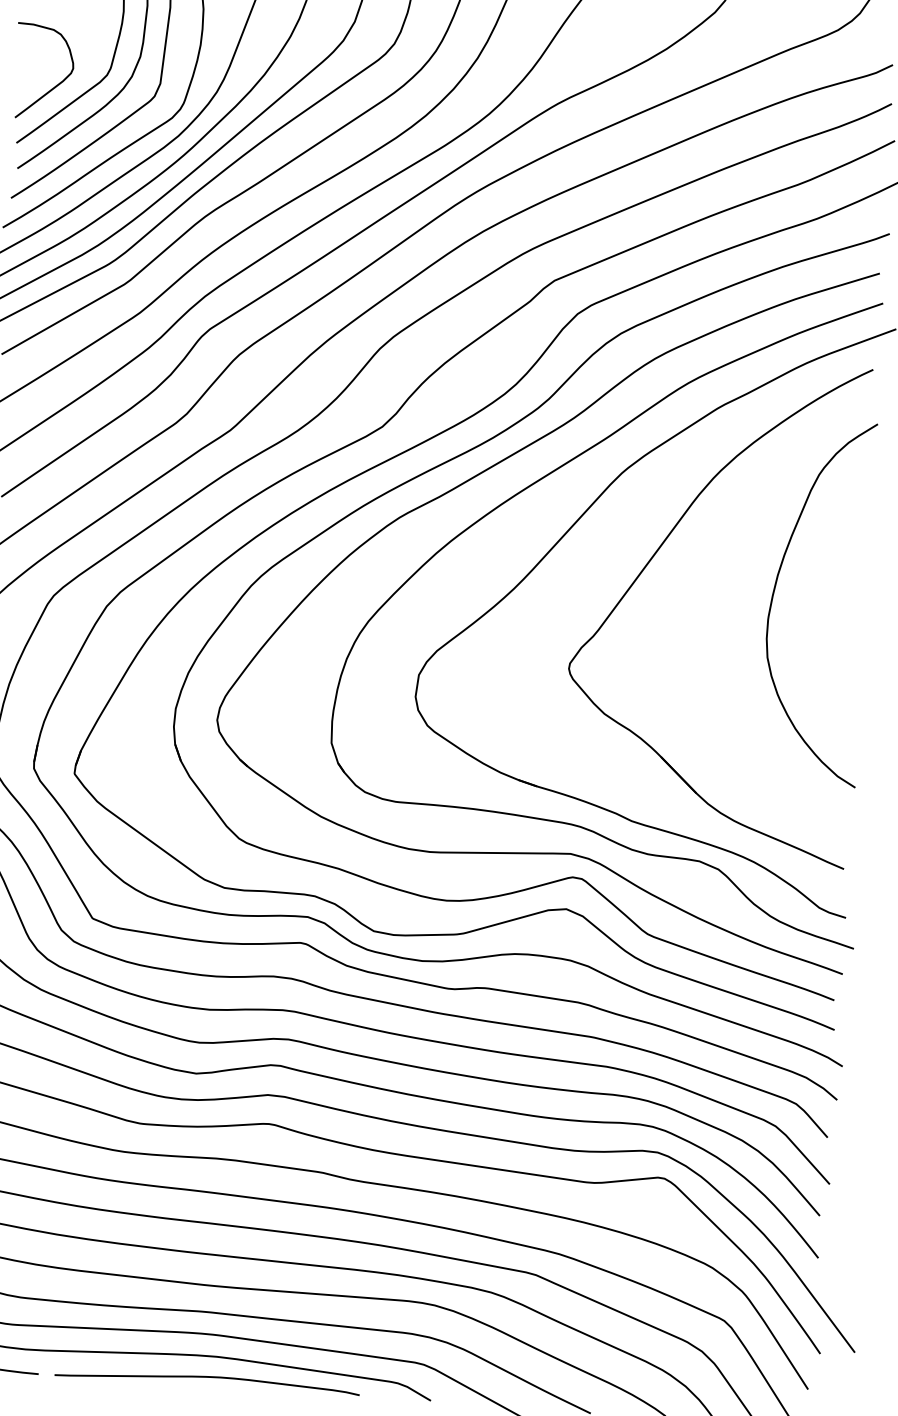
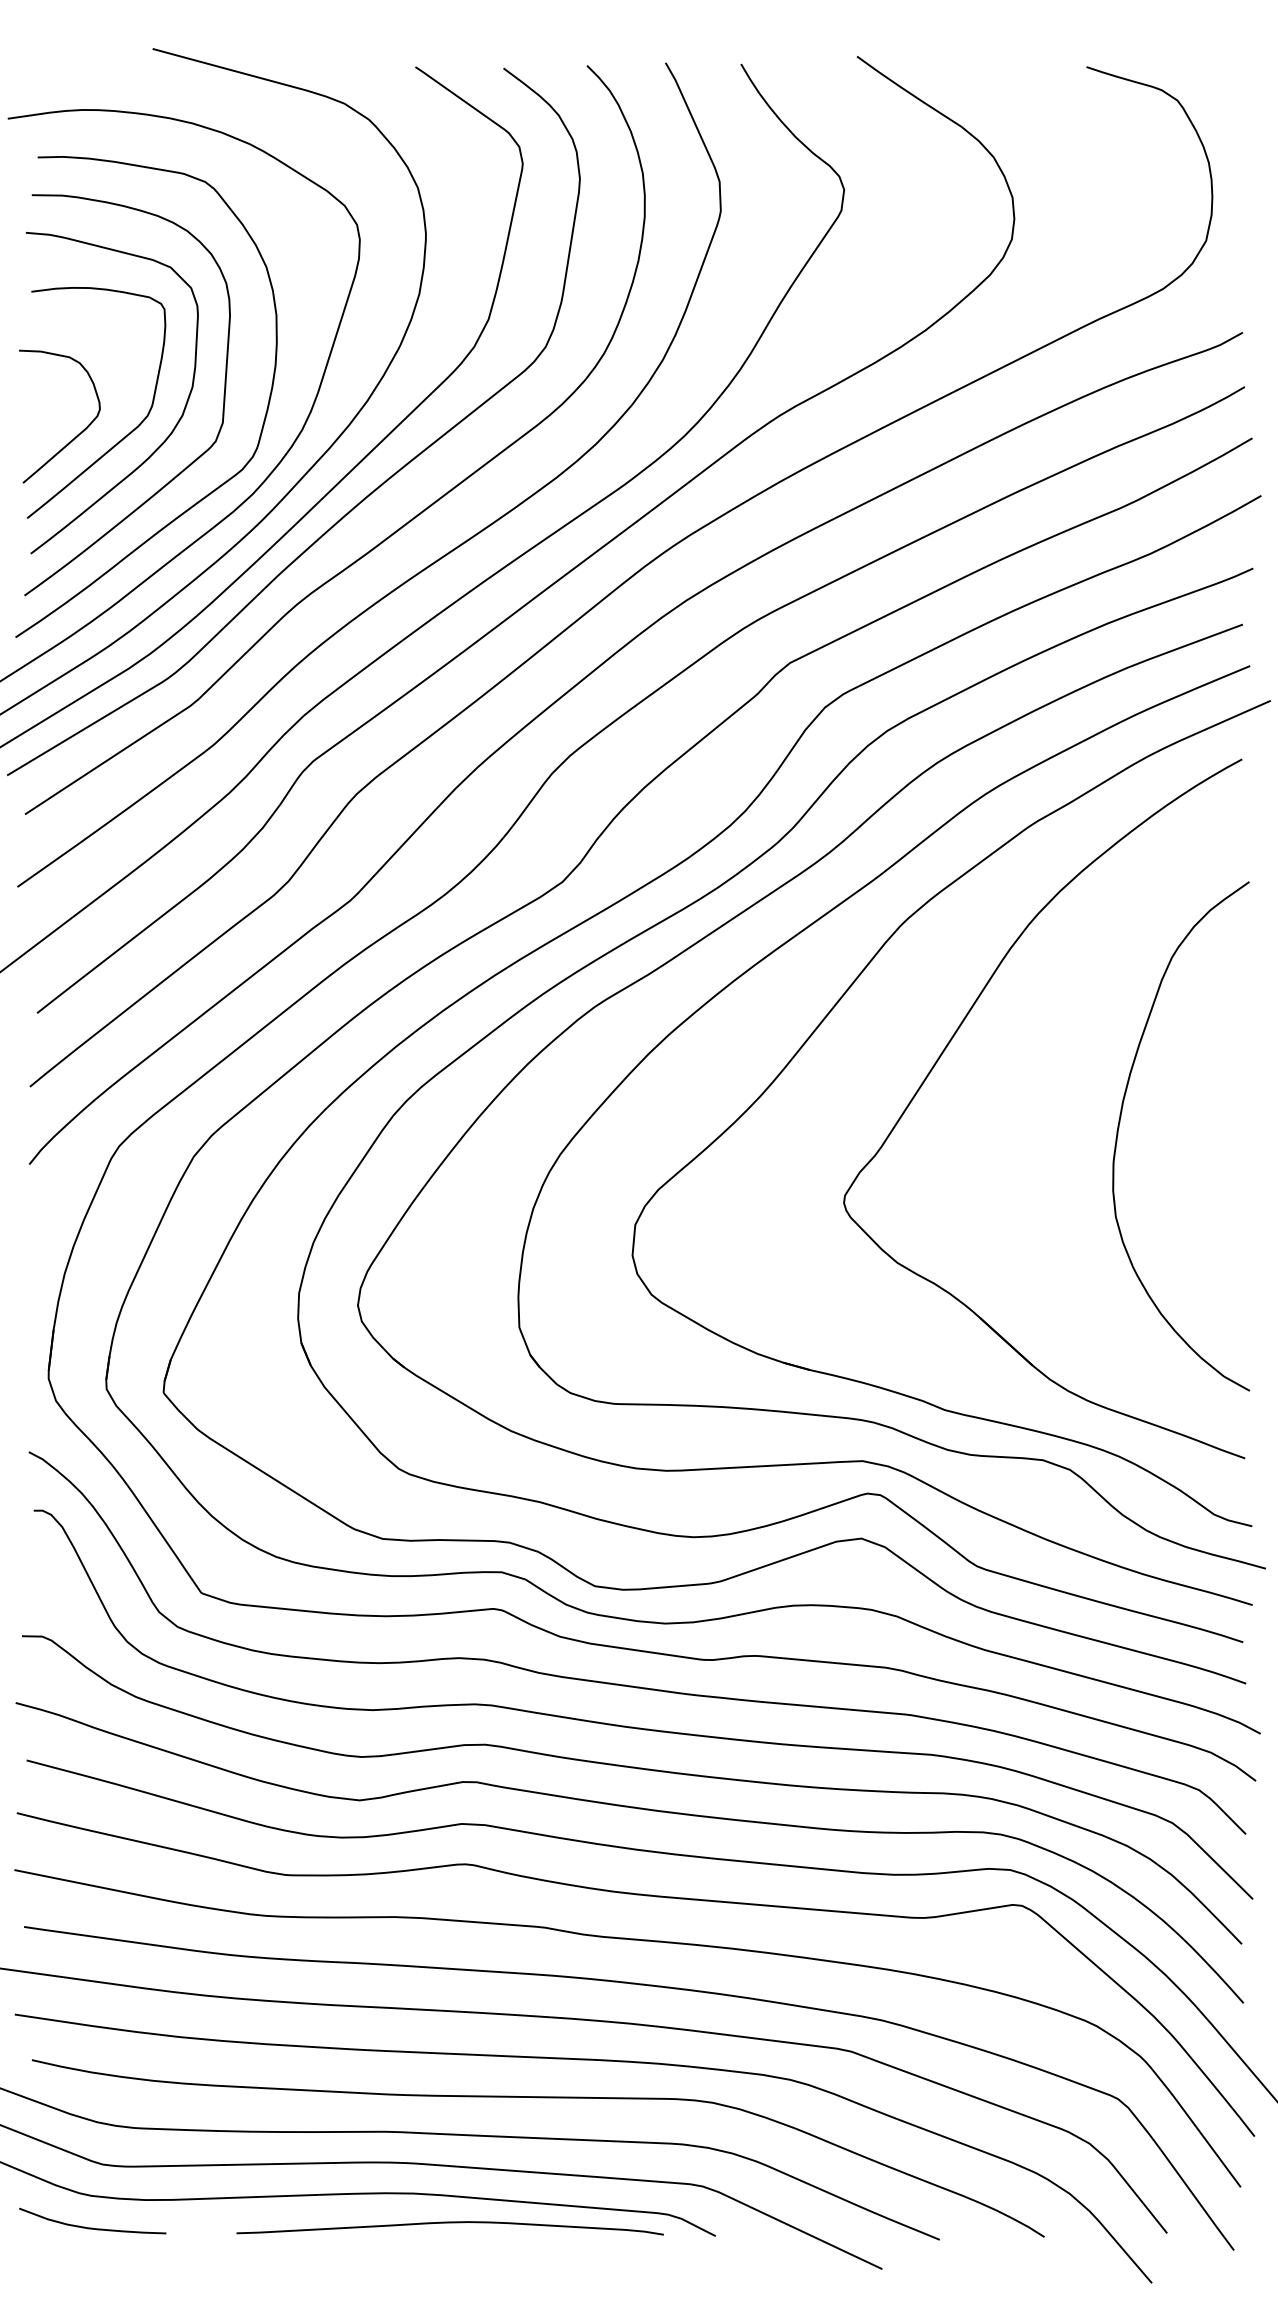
curve: (774, 594) -> (1119, 1128), moved
curve: (207, 1377) -> (449, 2223), moved

